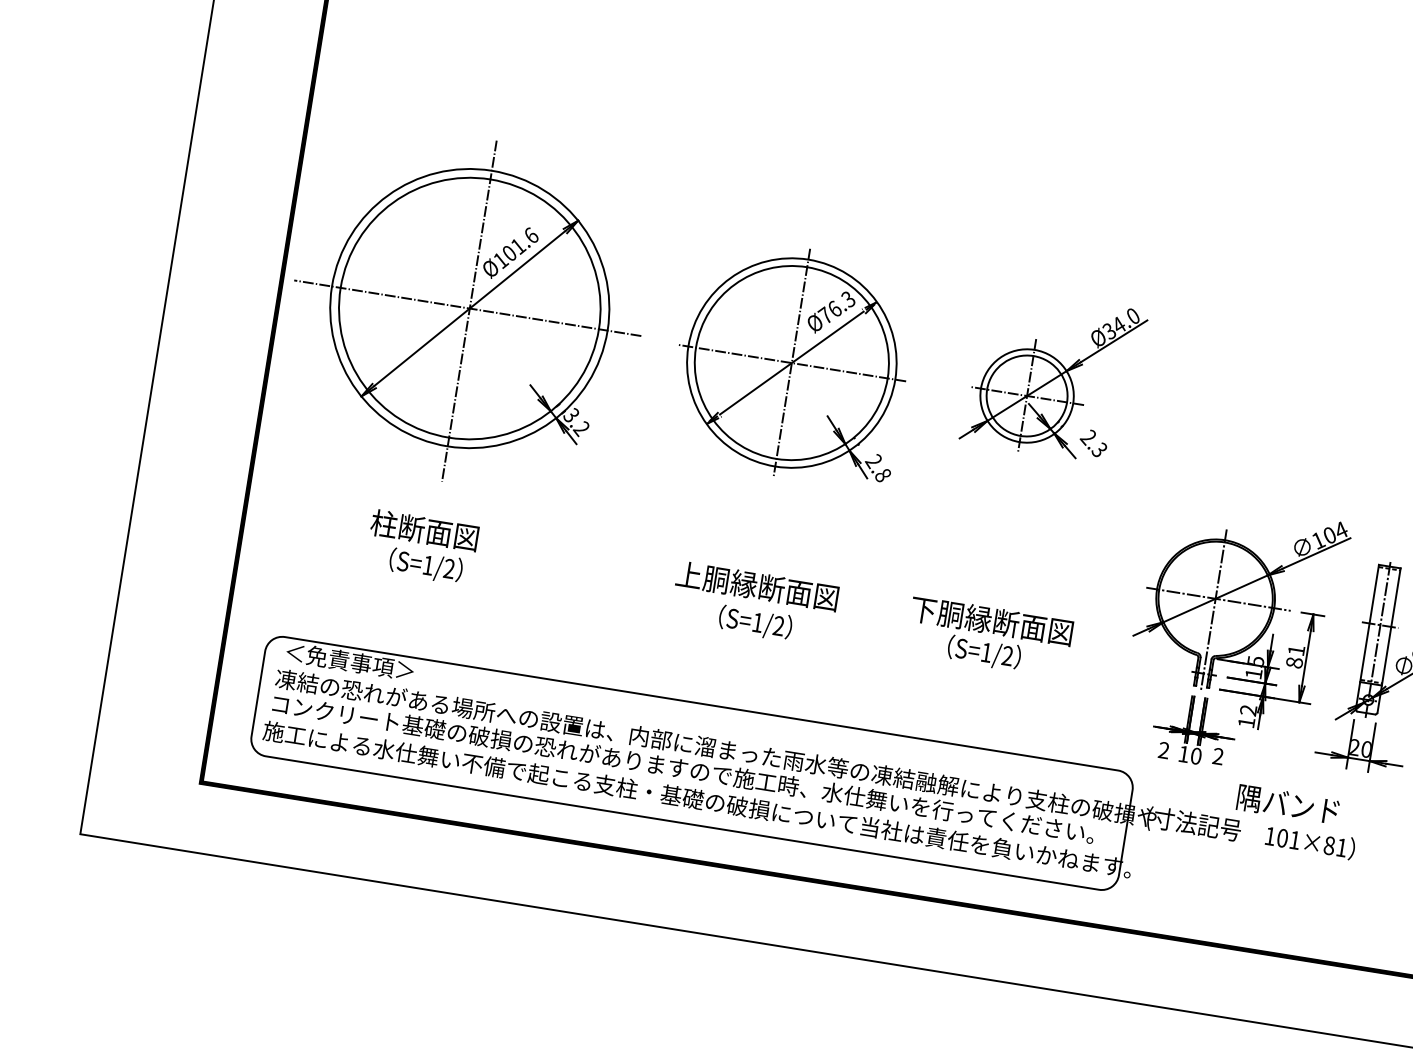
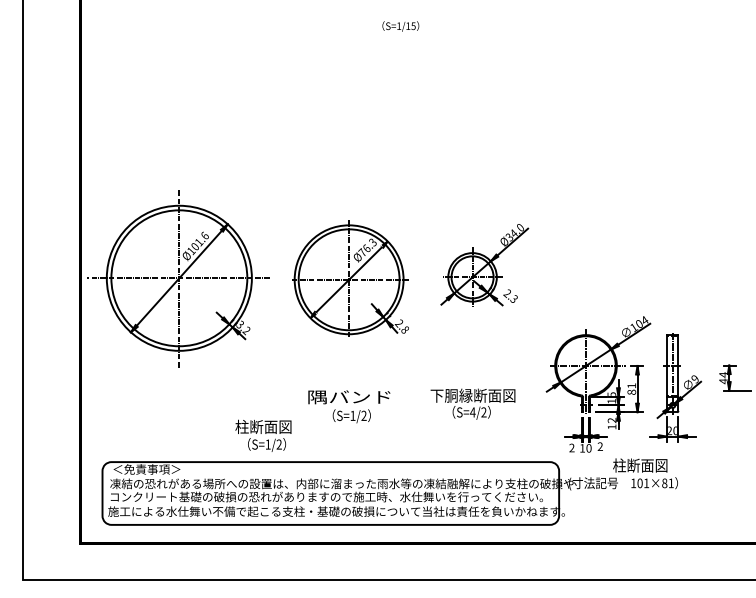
text: (422, 546) -> (263, 435), moved
text: (756, 586) -> (349, 397), 上胴縁断面図 -> 隅バンド
text: (985, 652) -> (472, 412), S=1/2 -> S=4/2
text: (1288, 804) -> (640, 465), 隅バンド -> 柱断面図

